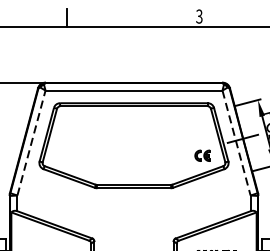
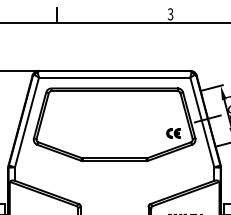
line: (32, 143) -> (27, 122), dashed -> solid
line: (236, 143) -> (202, 122), dashed -> solid

